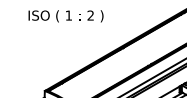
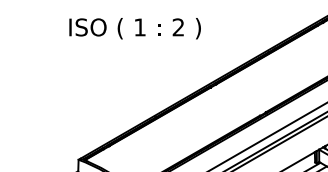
text: (65, 16) -> (134, 28), moved

